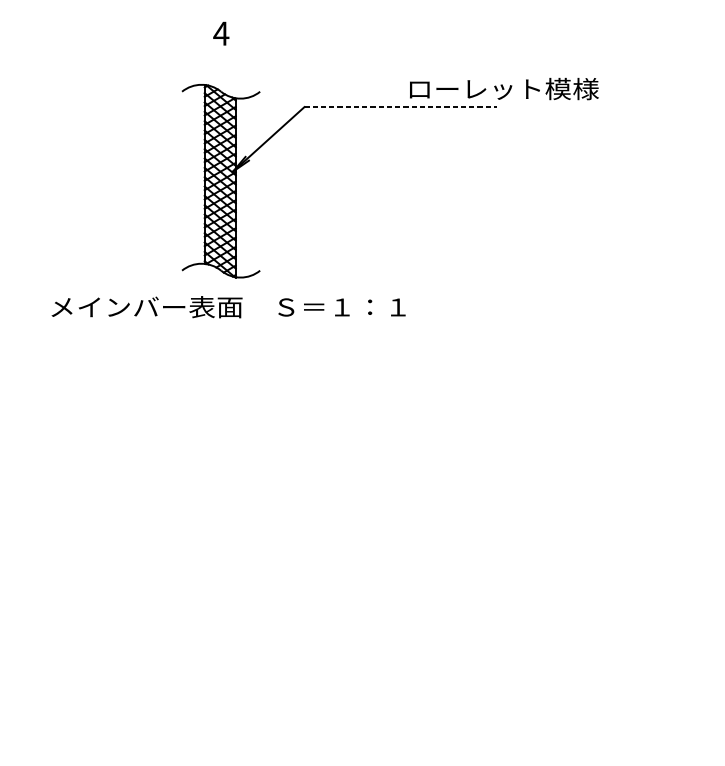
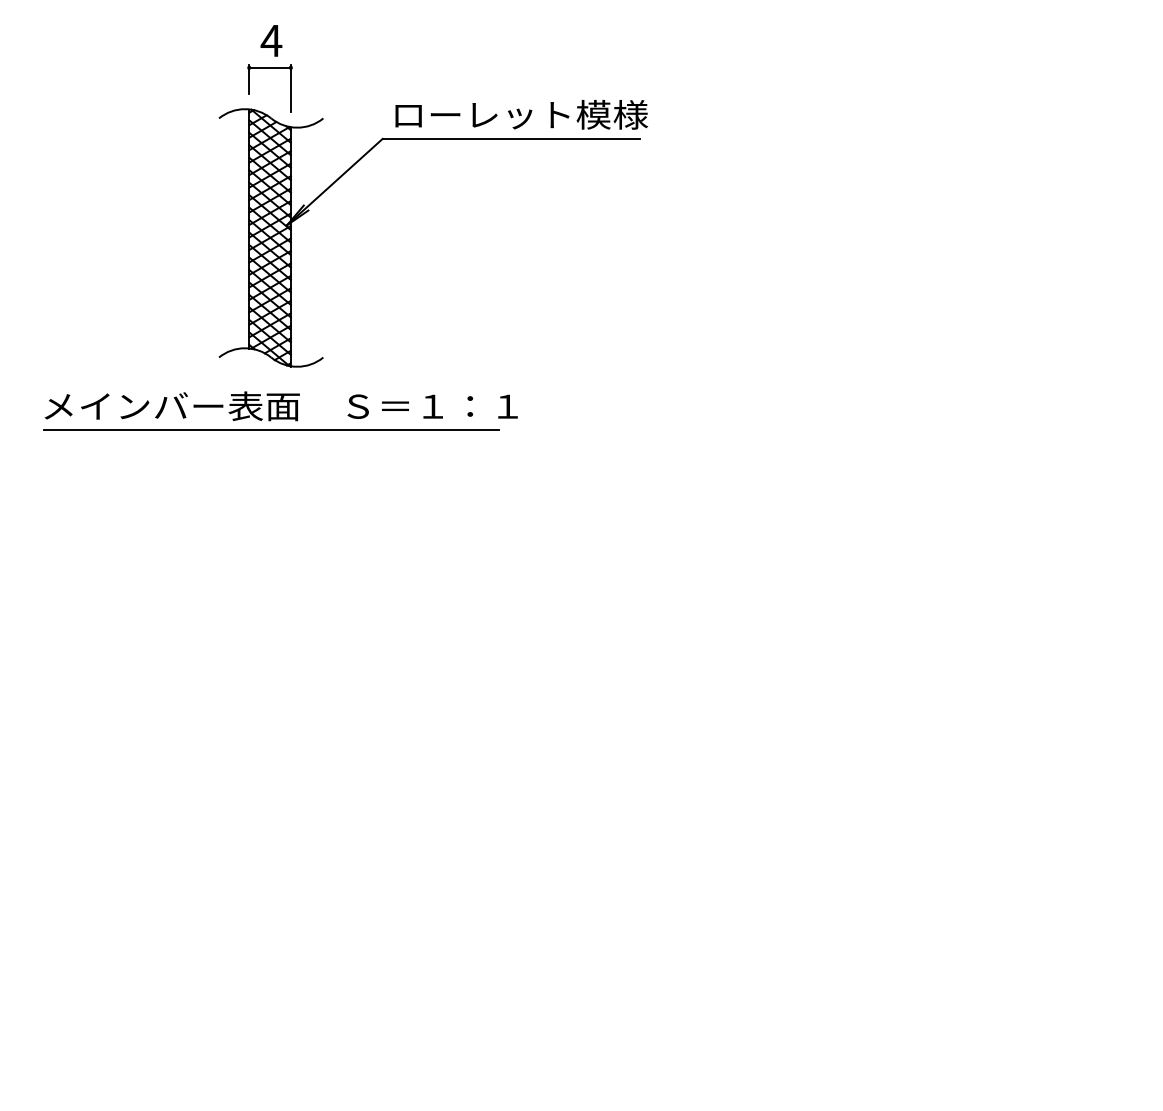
part: (219, 54) -> (269, 68), added
text: (504, 88) -> (521, 114), moved
line: (400, 106) -> (511, 138), dashed -> solid
line: (221, 324) -> (271, 429), added

